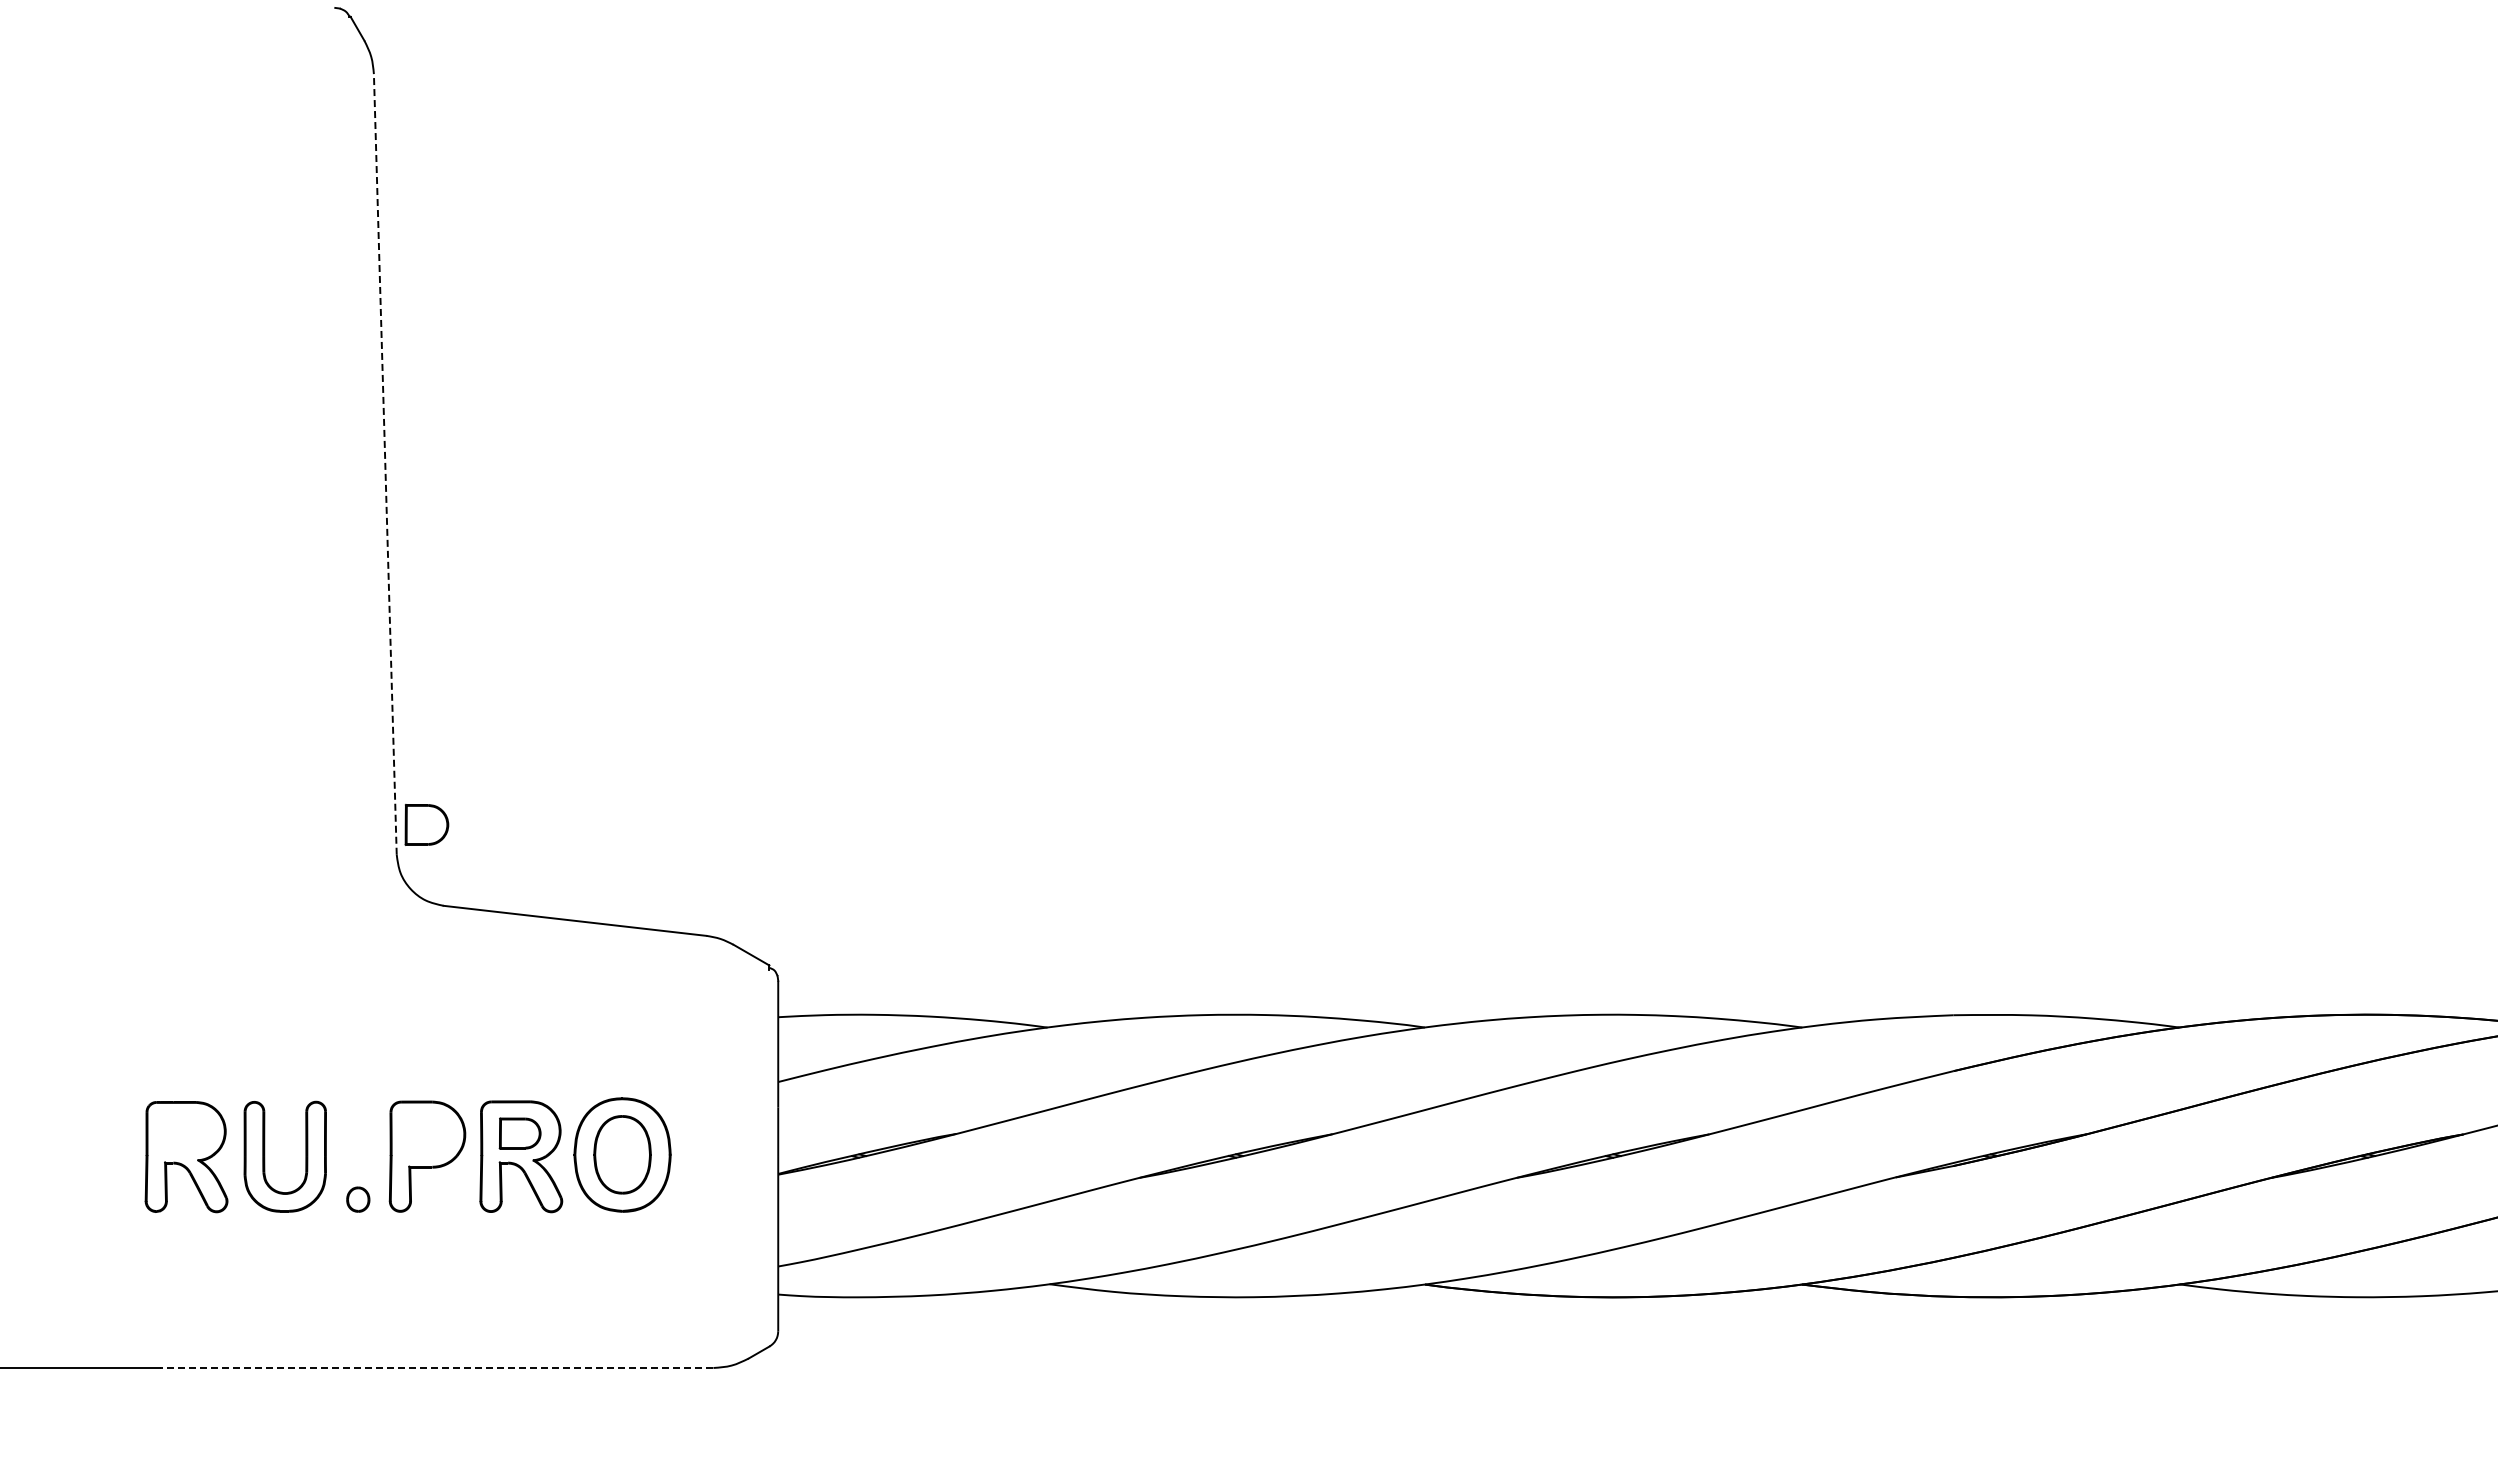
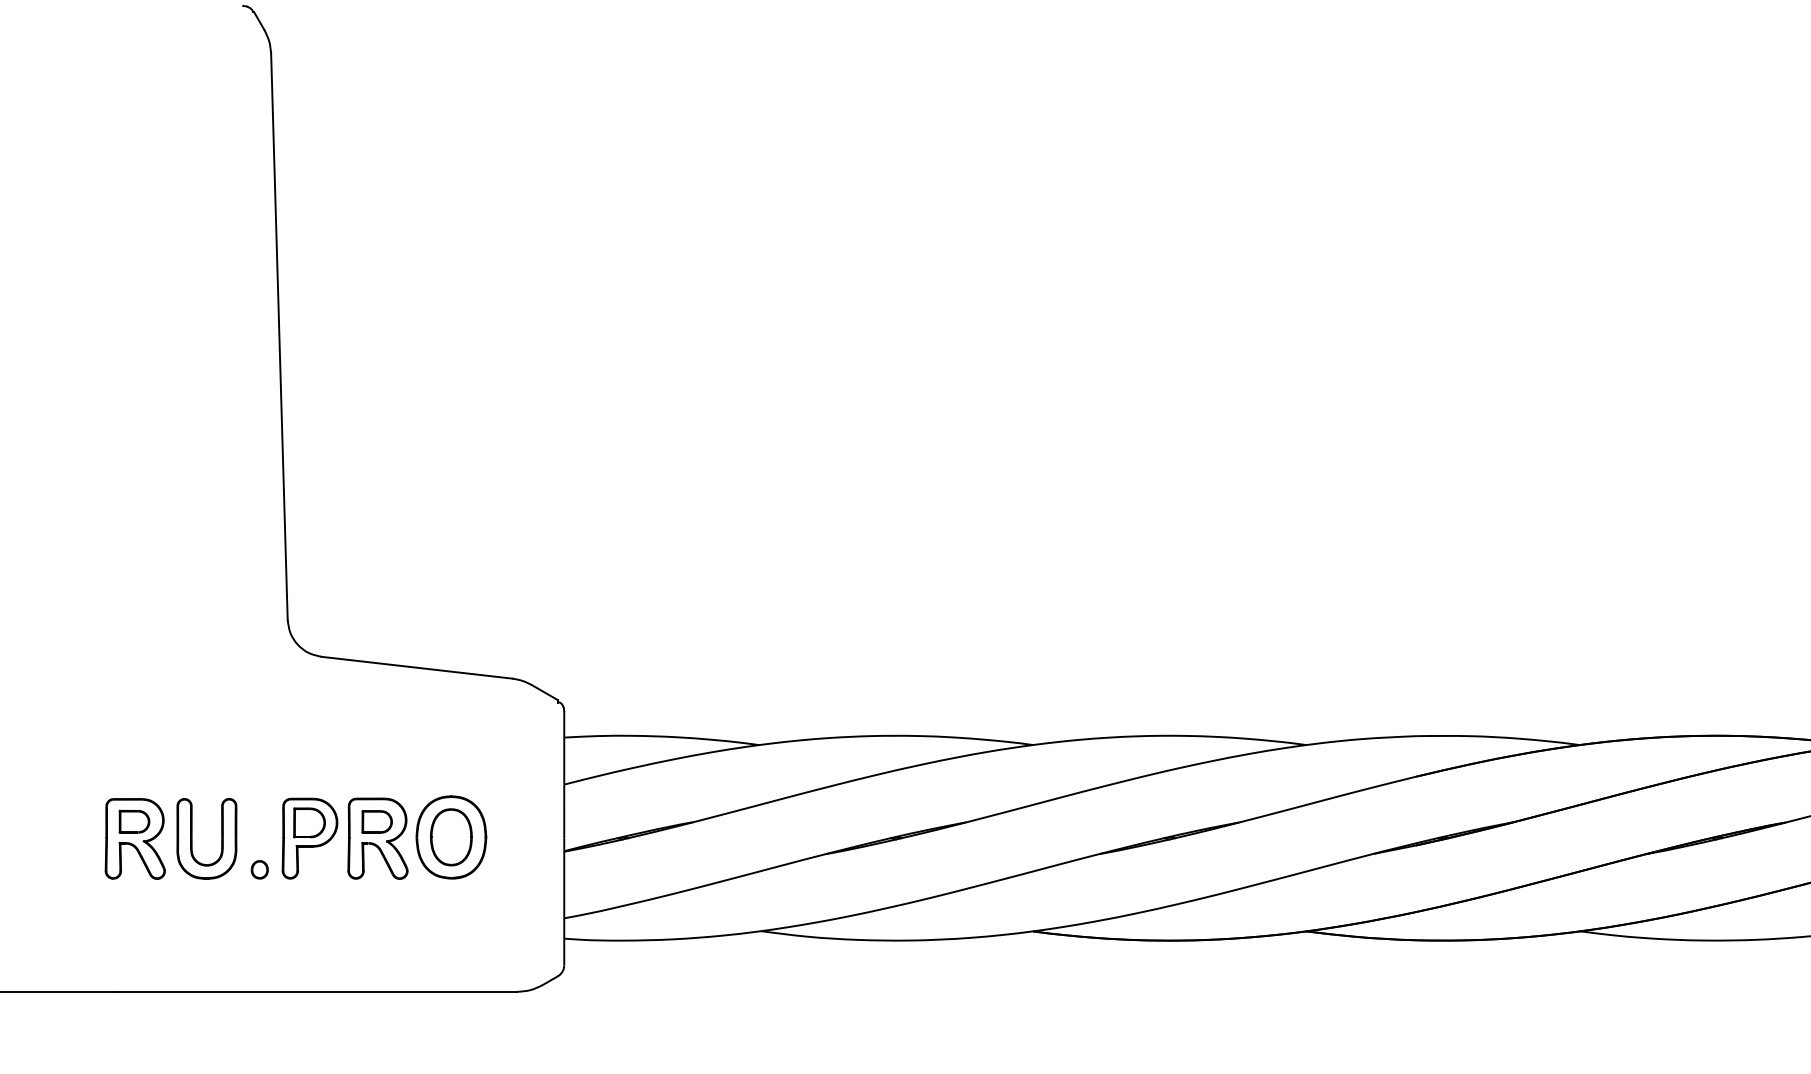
line: (385, 463) -> (279, 336), dashed -> solid
part: (426, 824) -> (309, 822), moved
part: (185, 1133) -> (134, 821), added
line: (436, 1367) -> (316, 991), dashed -> solid

